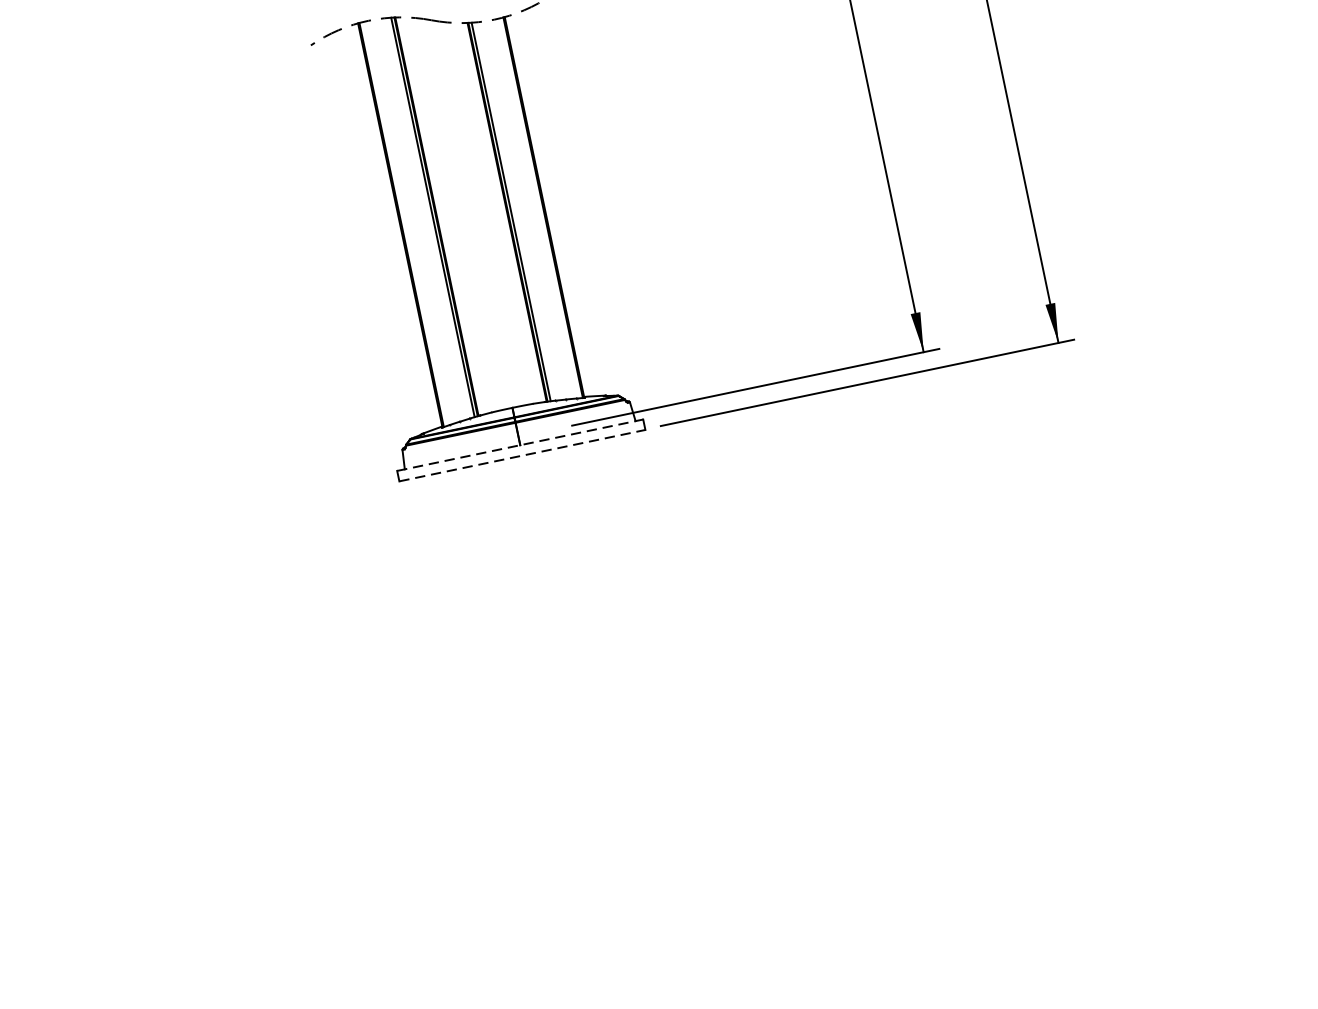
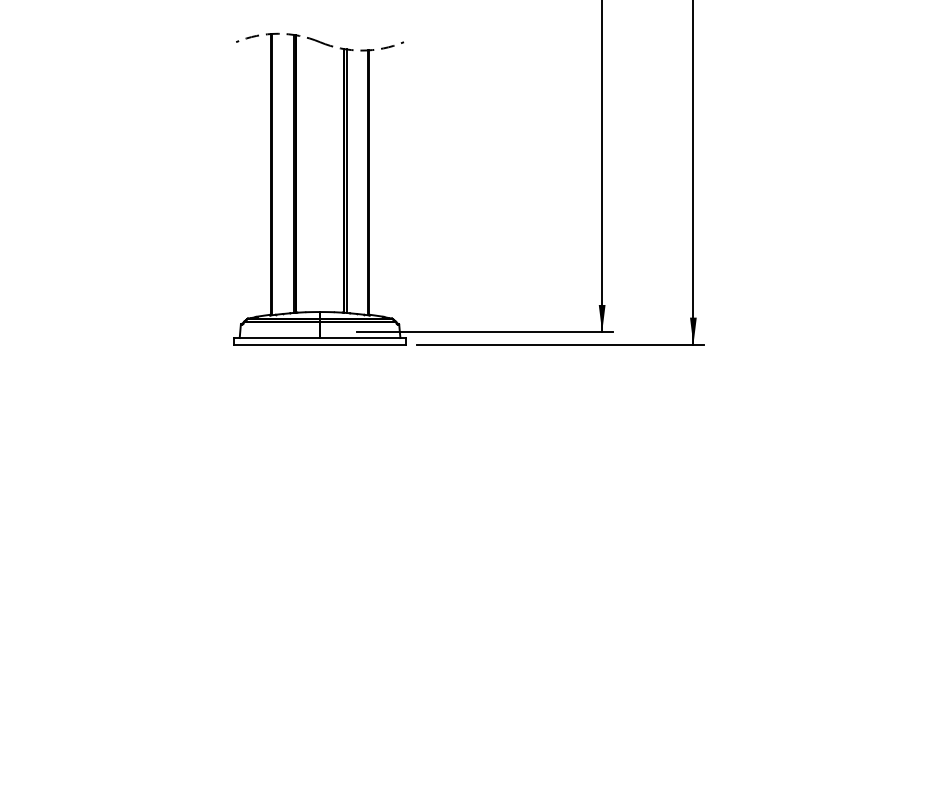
line: (520, 445) -> (320, 338), dashed -> solid
line: (523, 455) -> (320, 345), dashed -> solid

